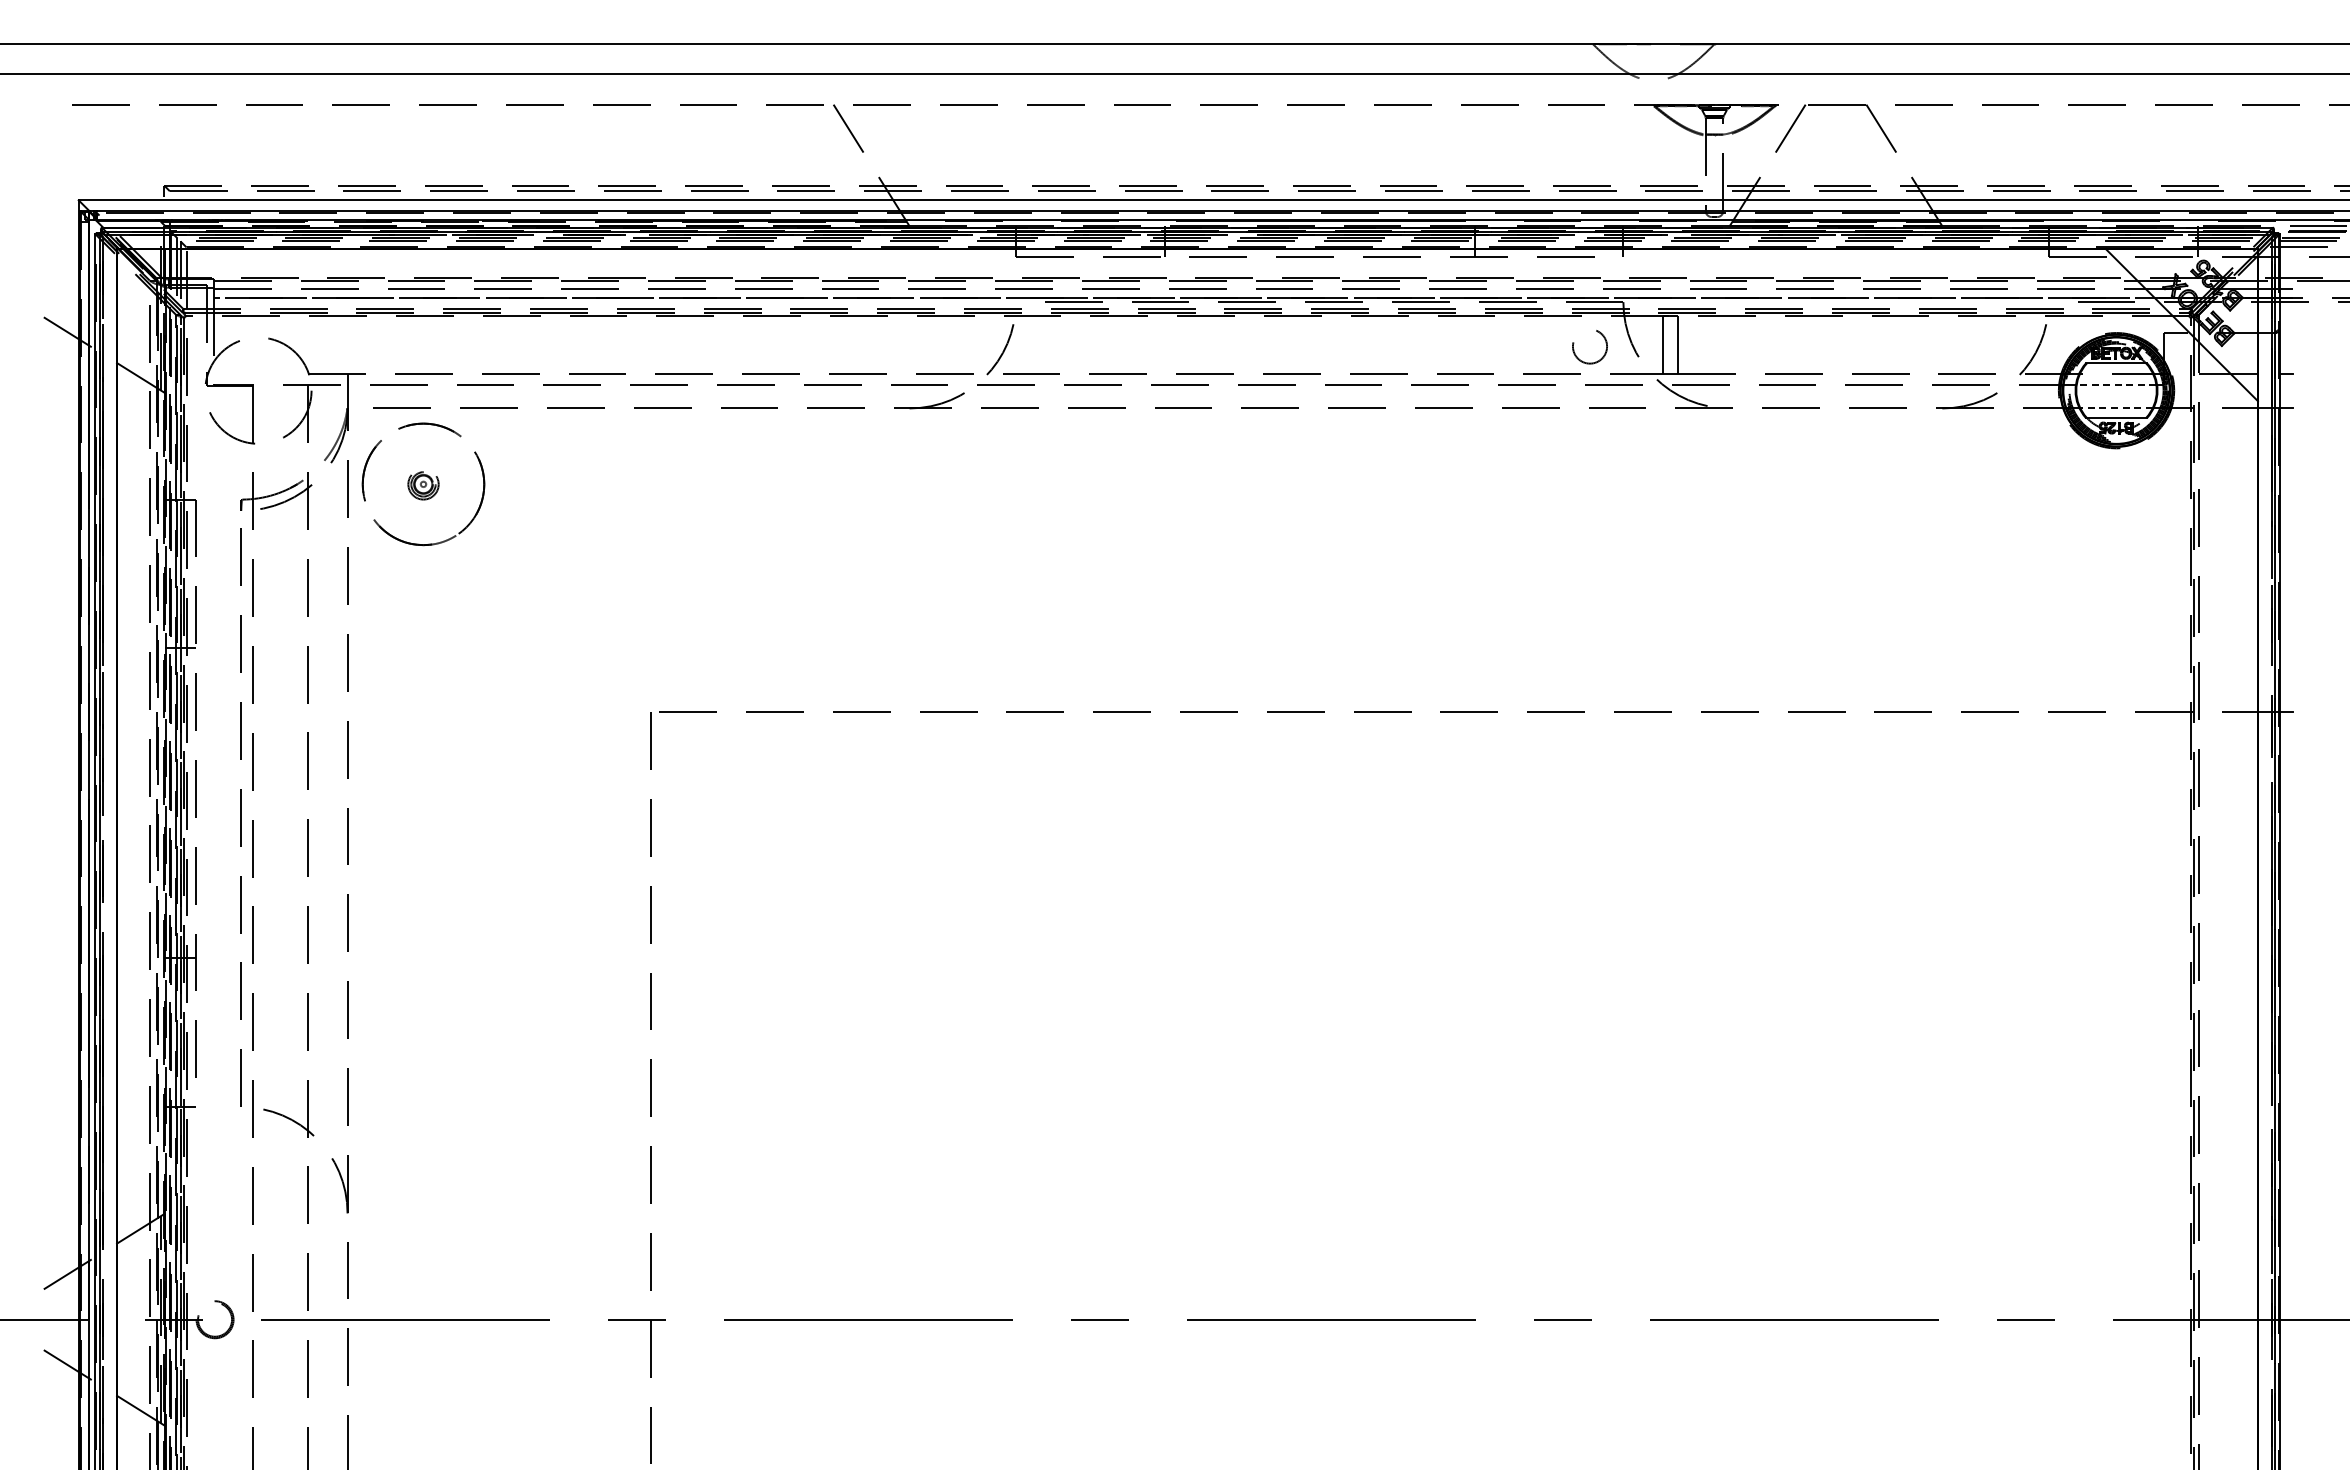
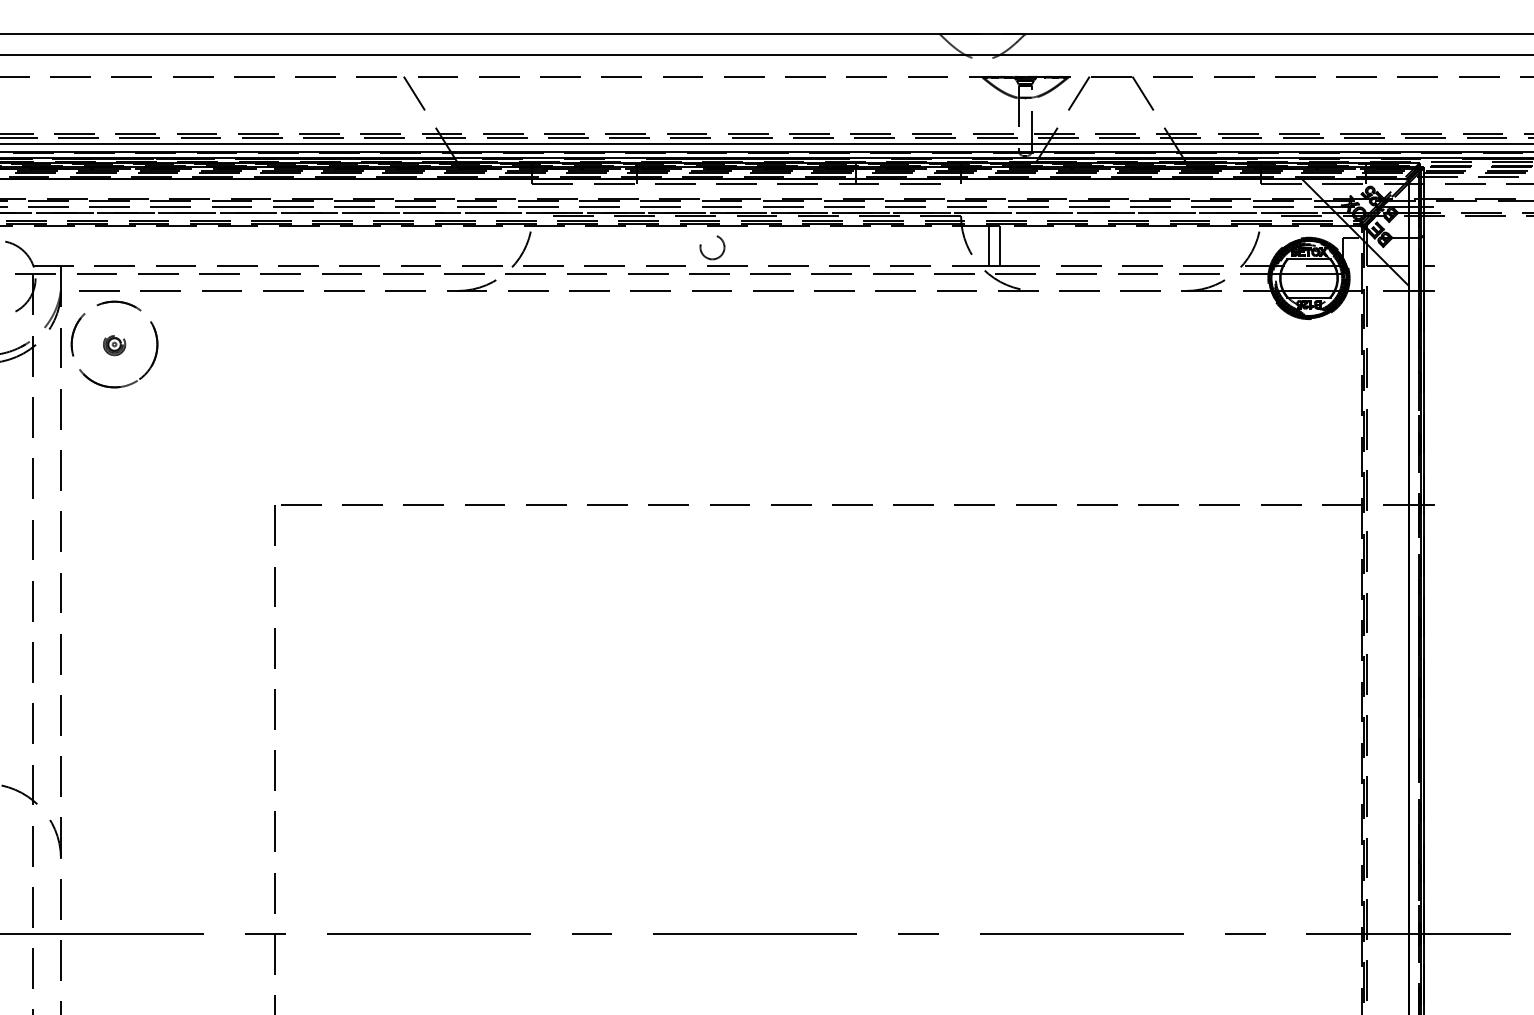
circle: (1589, 347) -> (712, 247), moved
line: (2116, 384) -> (1308, 274), dashed -> solid
line: (2116, 408) -> (1308, 291), dashed -> solid

